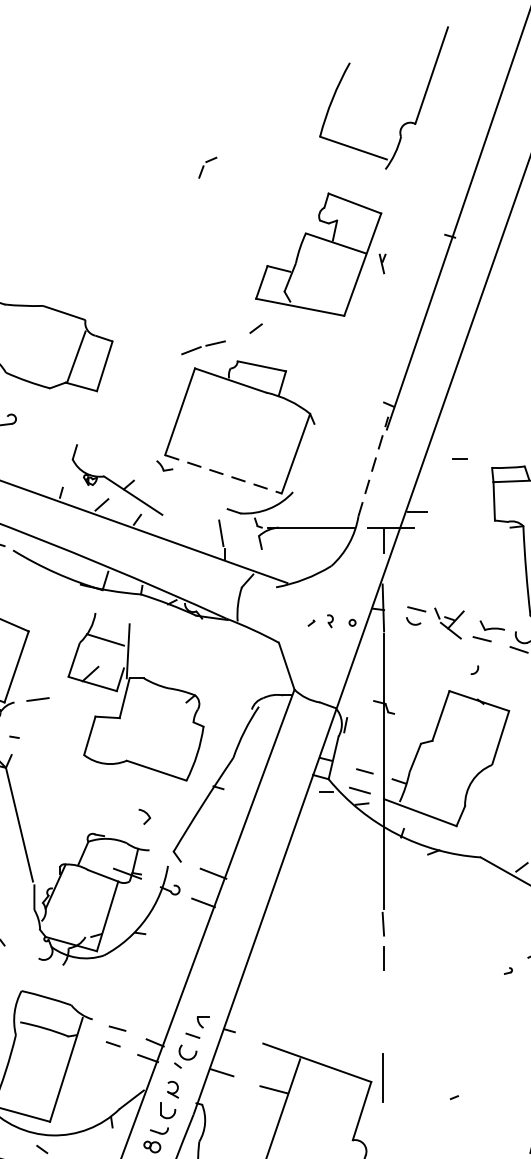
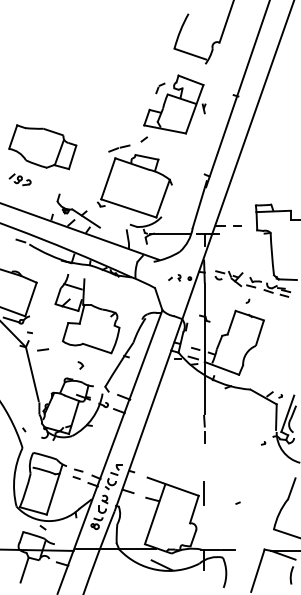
part: (207, 167) -> (160, 88), moved
line: (459, 457) -> (237, 225), moved
line: (372, 466) -> (199, 204), dashed -> solid
line: (224, 474) -> (129, 208), dashed -> solid
line: (38, 698) -> (43, 349), moved
part: (144, 817) -> (80, 365), moved

